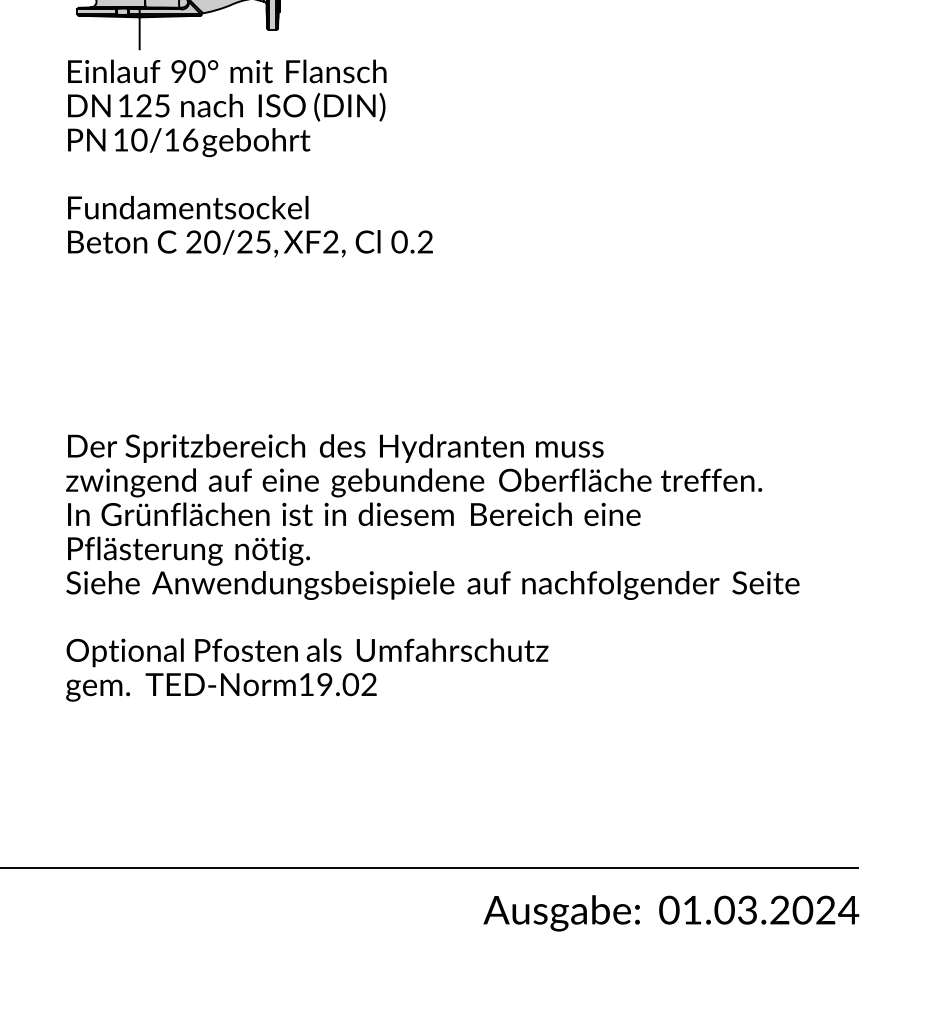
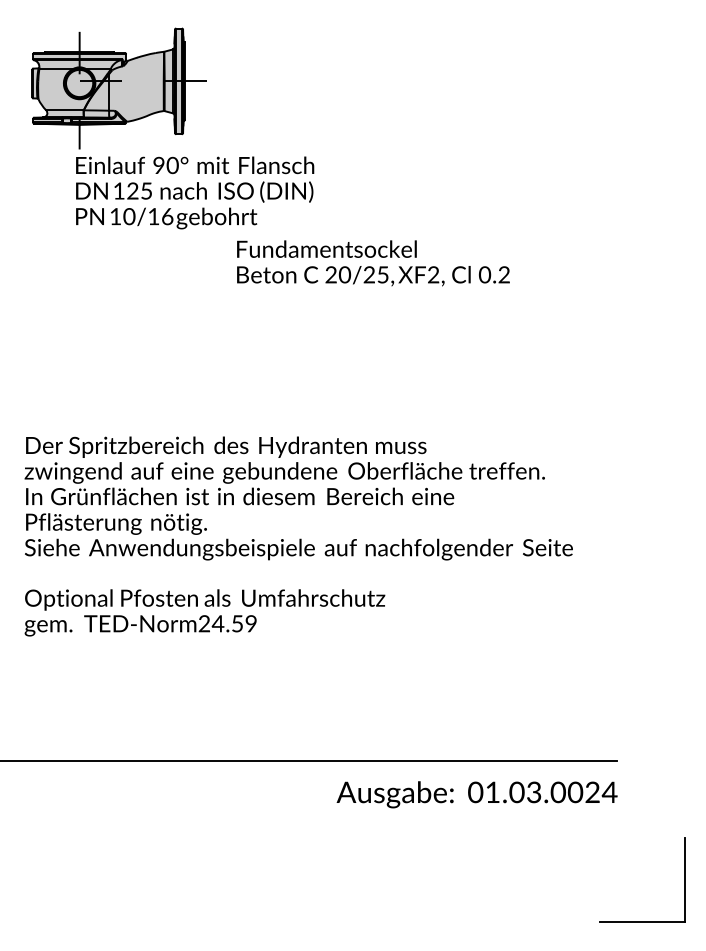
text: (227, 107) -> (195, 192), moved
text: (250, 226) -> (373, 263), moved
text: (337, 684) -> (227, 623), 19.02 -> 24.59
text: (778, 910) -> (557, 792), 01.03.2024 -> 01.03.0024

